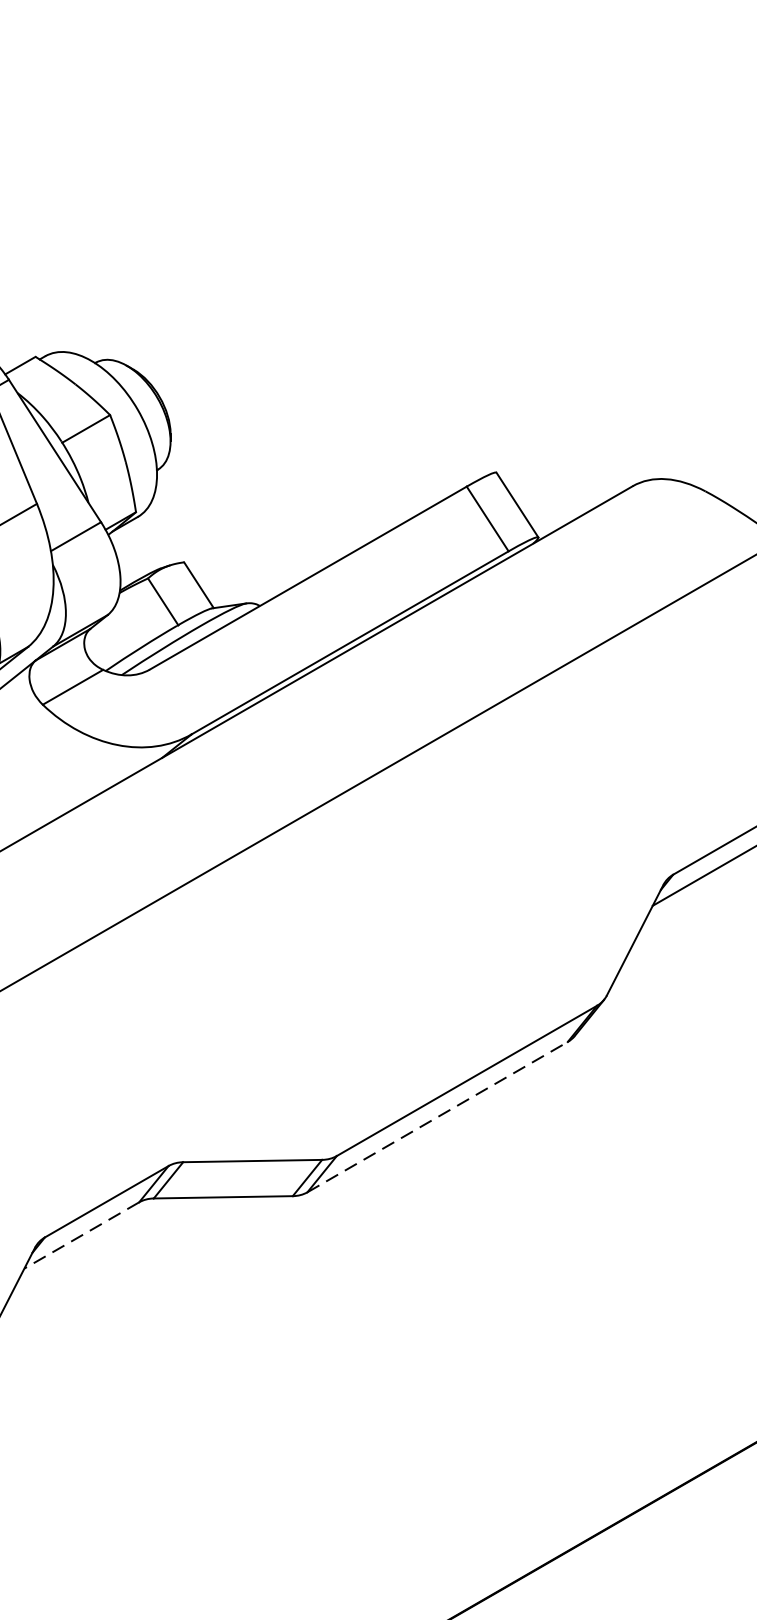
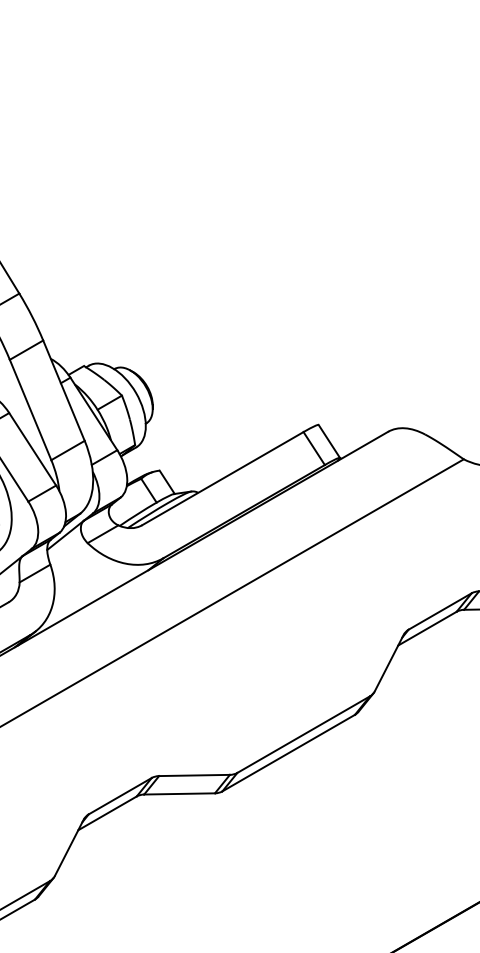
line: (437, 1117) -> (288, 753), dashed -> solid
line: (81, 1235) -> (107, 813), dashed -> solid

